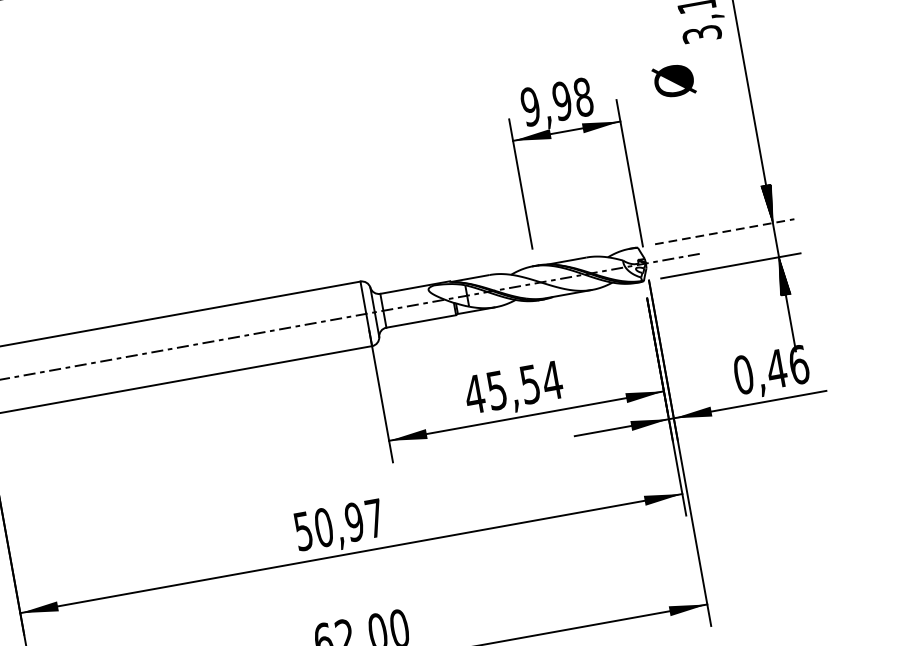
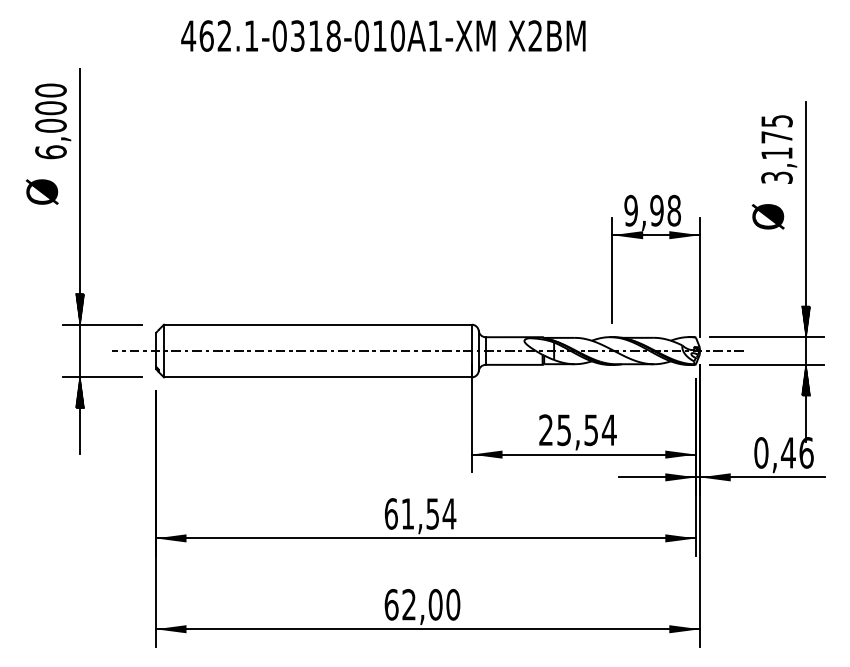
text: (673, 80) -> (767, 216), moved
line: (724, 232) -> (766, 337), dashed -> solid
text: (473, 393) -> (545, 429), 45,54 -> 25,54
text: (339, 524) -> (420, 513), 50,97 -> 61,54

